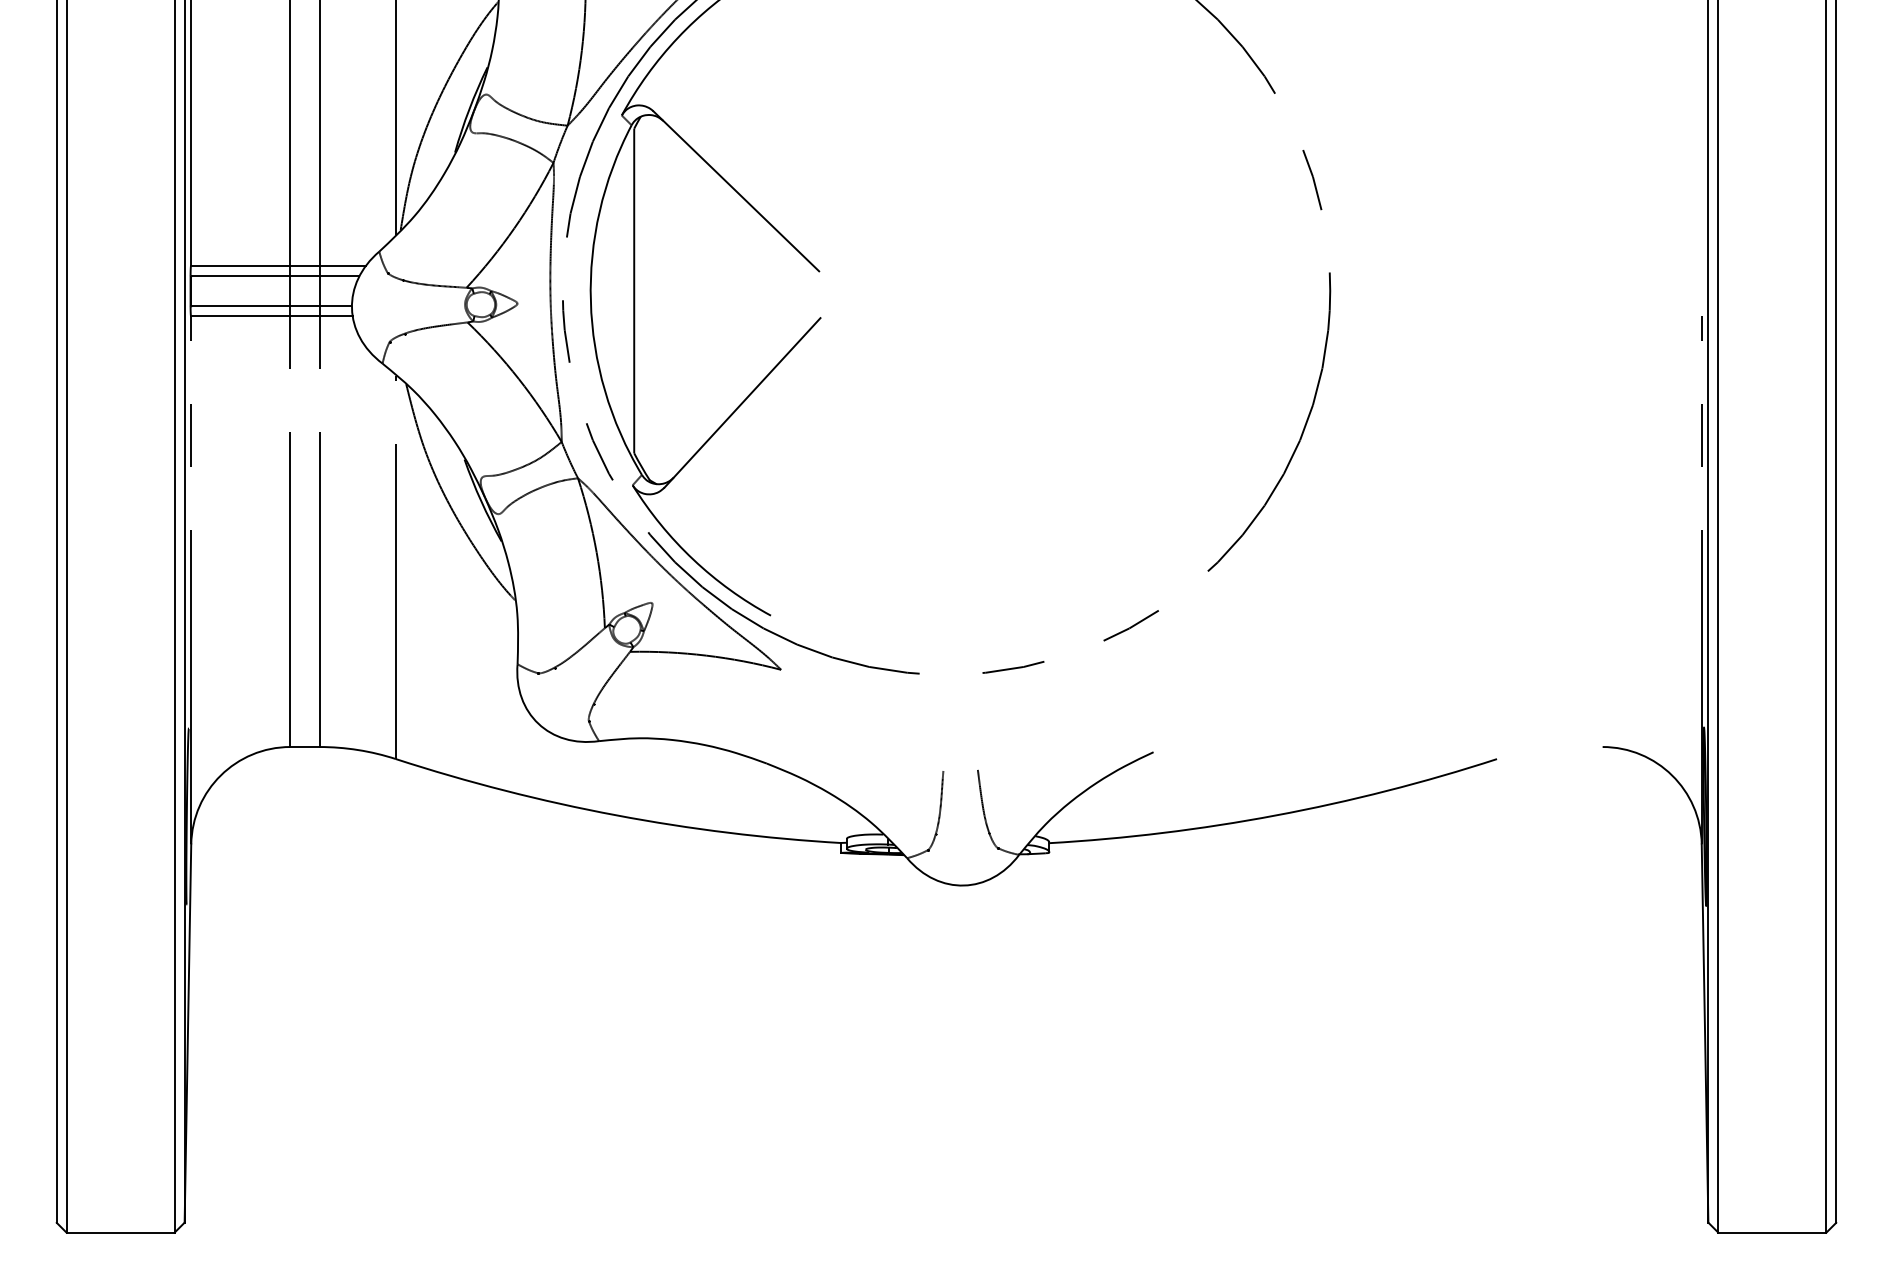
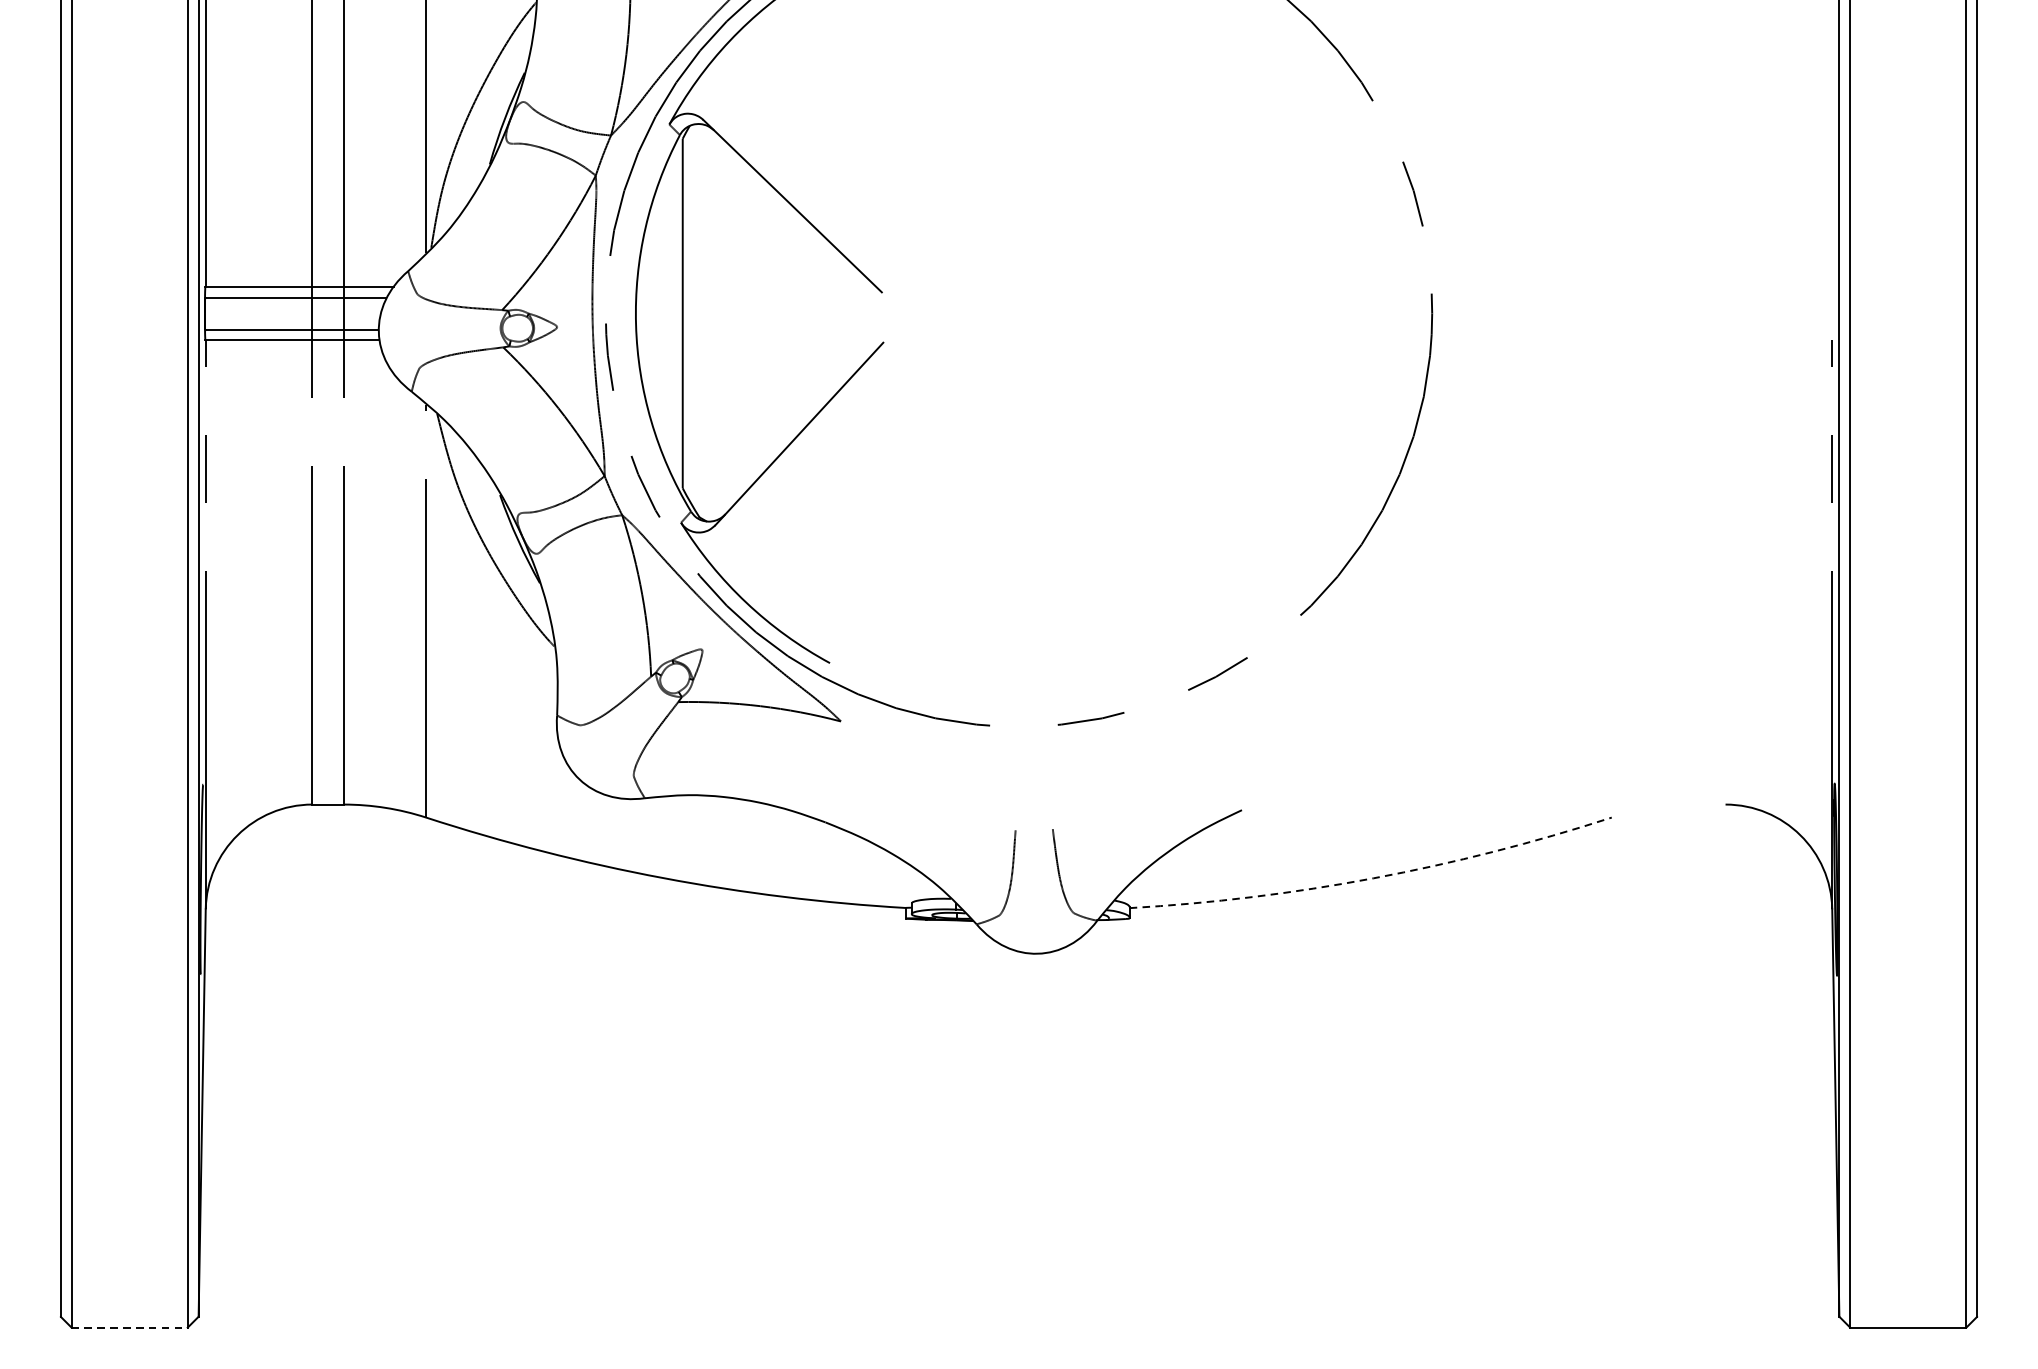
arc: (1275, 815) -> (1373, 878), solid -> dashed
line: (120, 1232) -> (129, 1327), solid -> dashed

